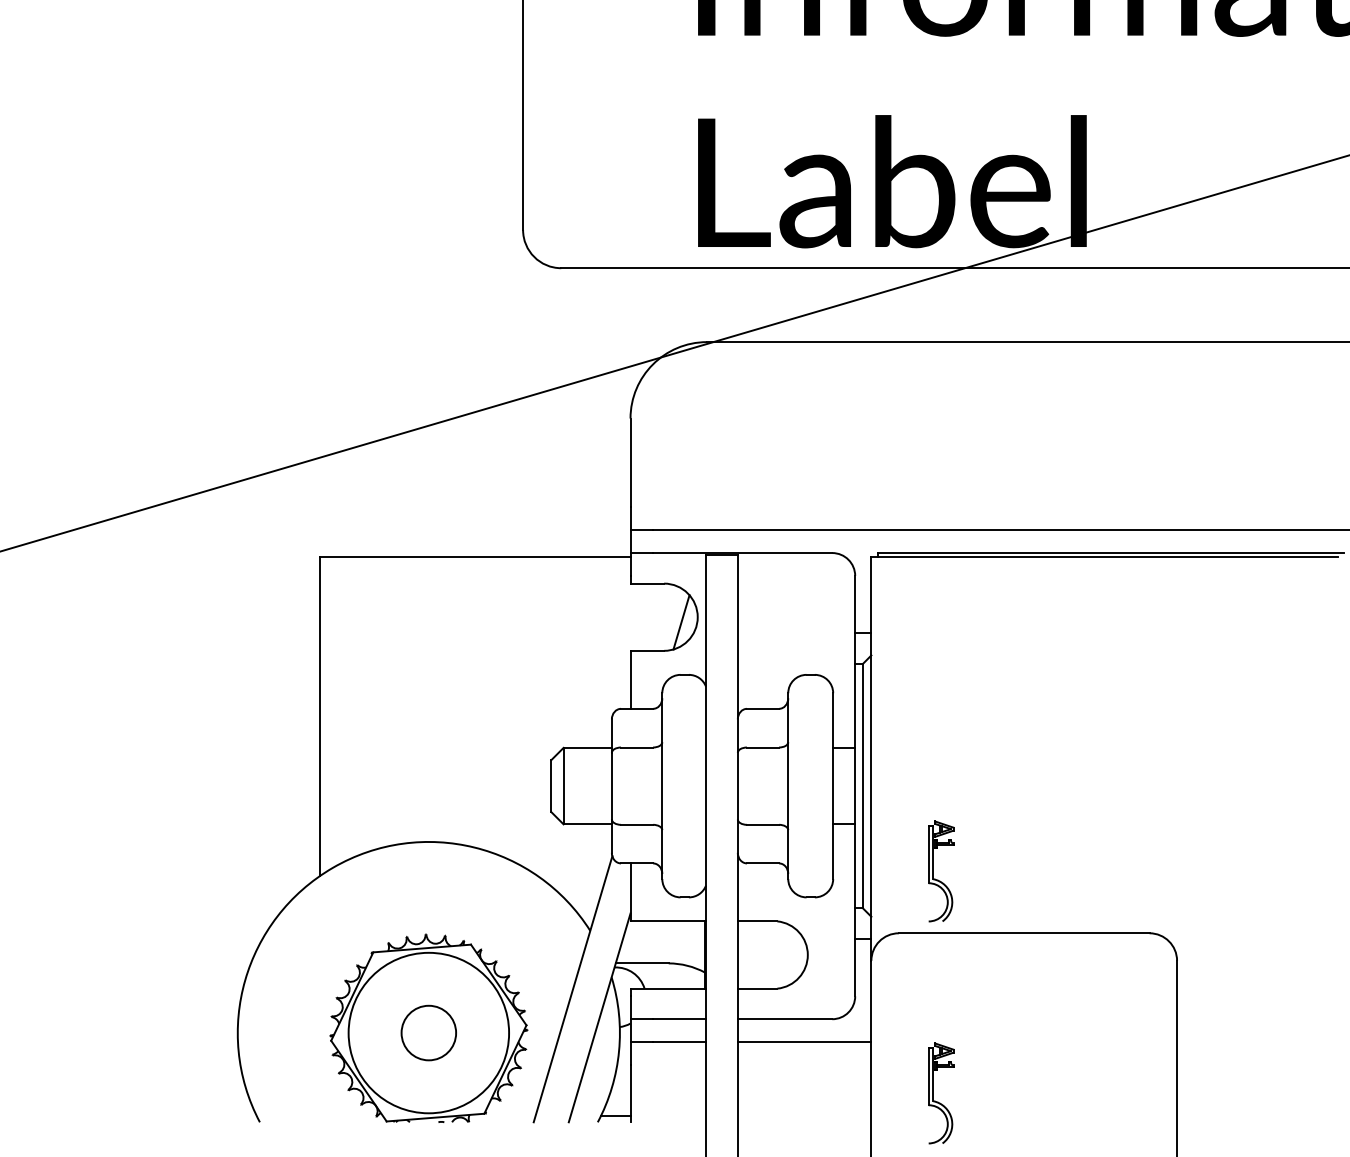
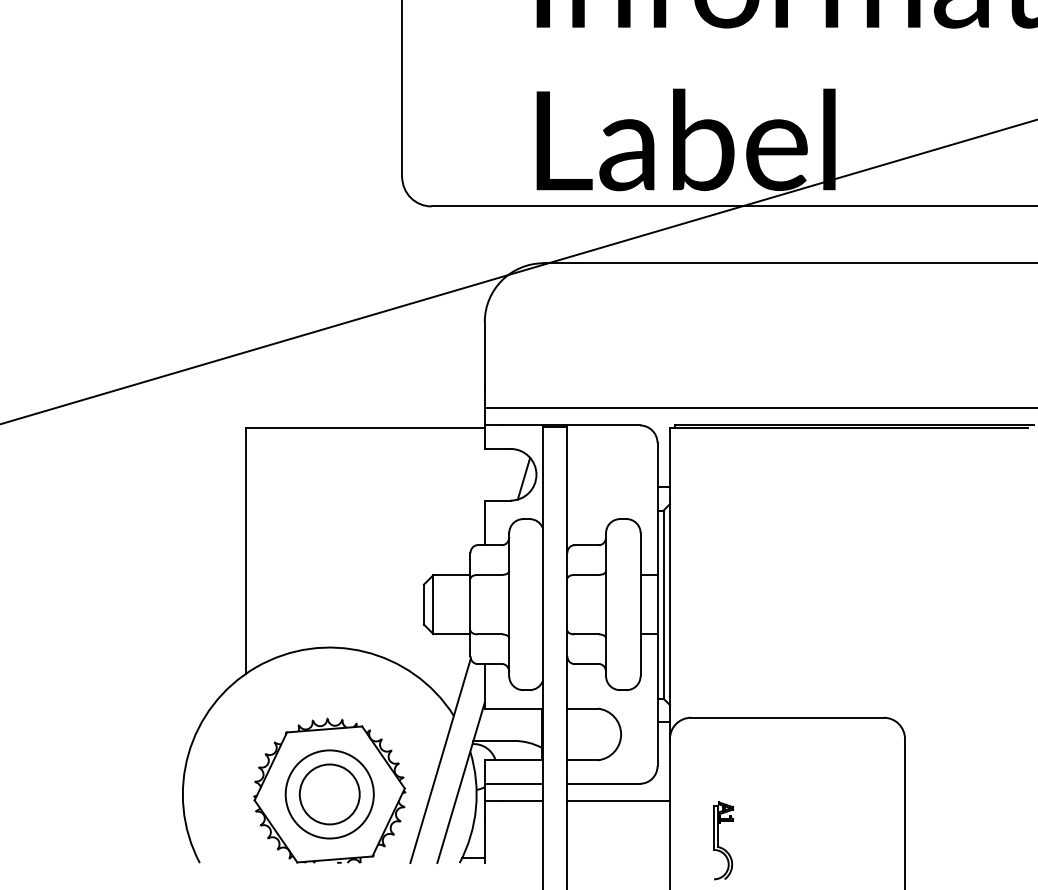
part: (933, 871) -> (717, 670), removed
circle: (428, 1032) -> (329, 794), size x0.71
circle: (428, 1033) -> (329, 794), size x1.43

